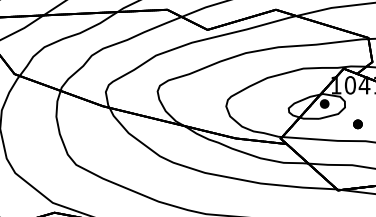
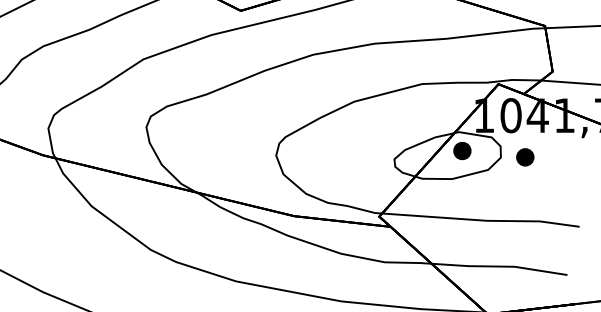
part: (357, 124) -> (524, 157), moved

